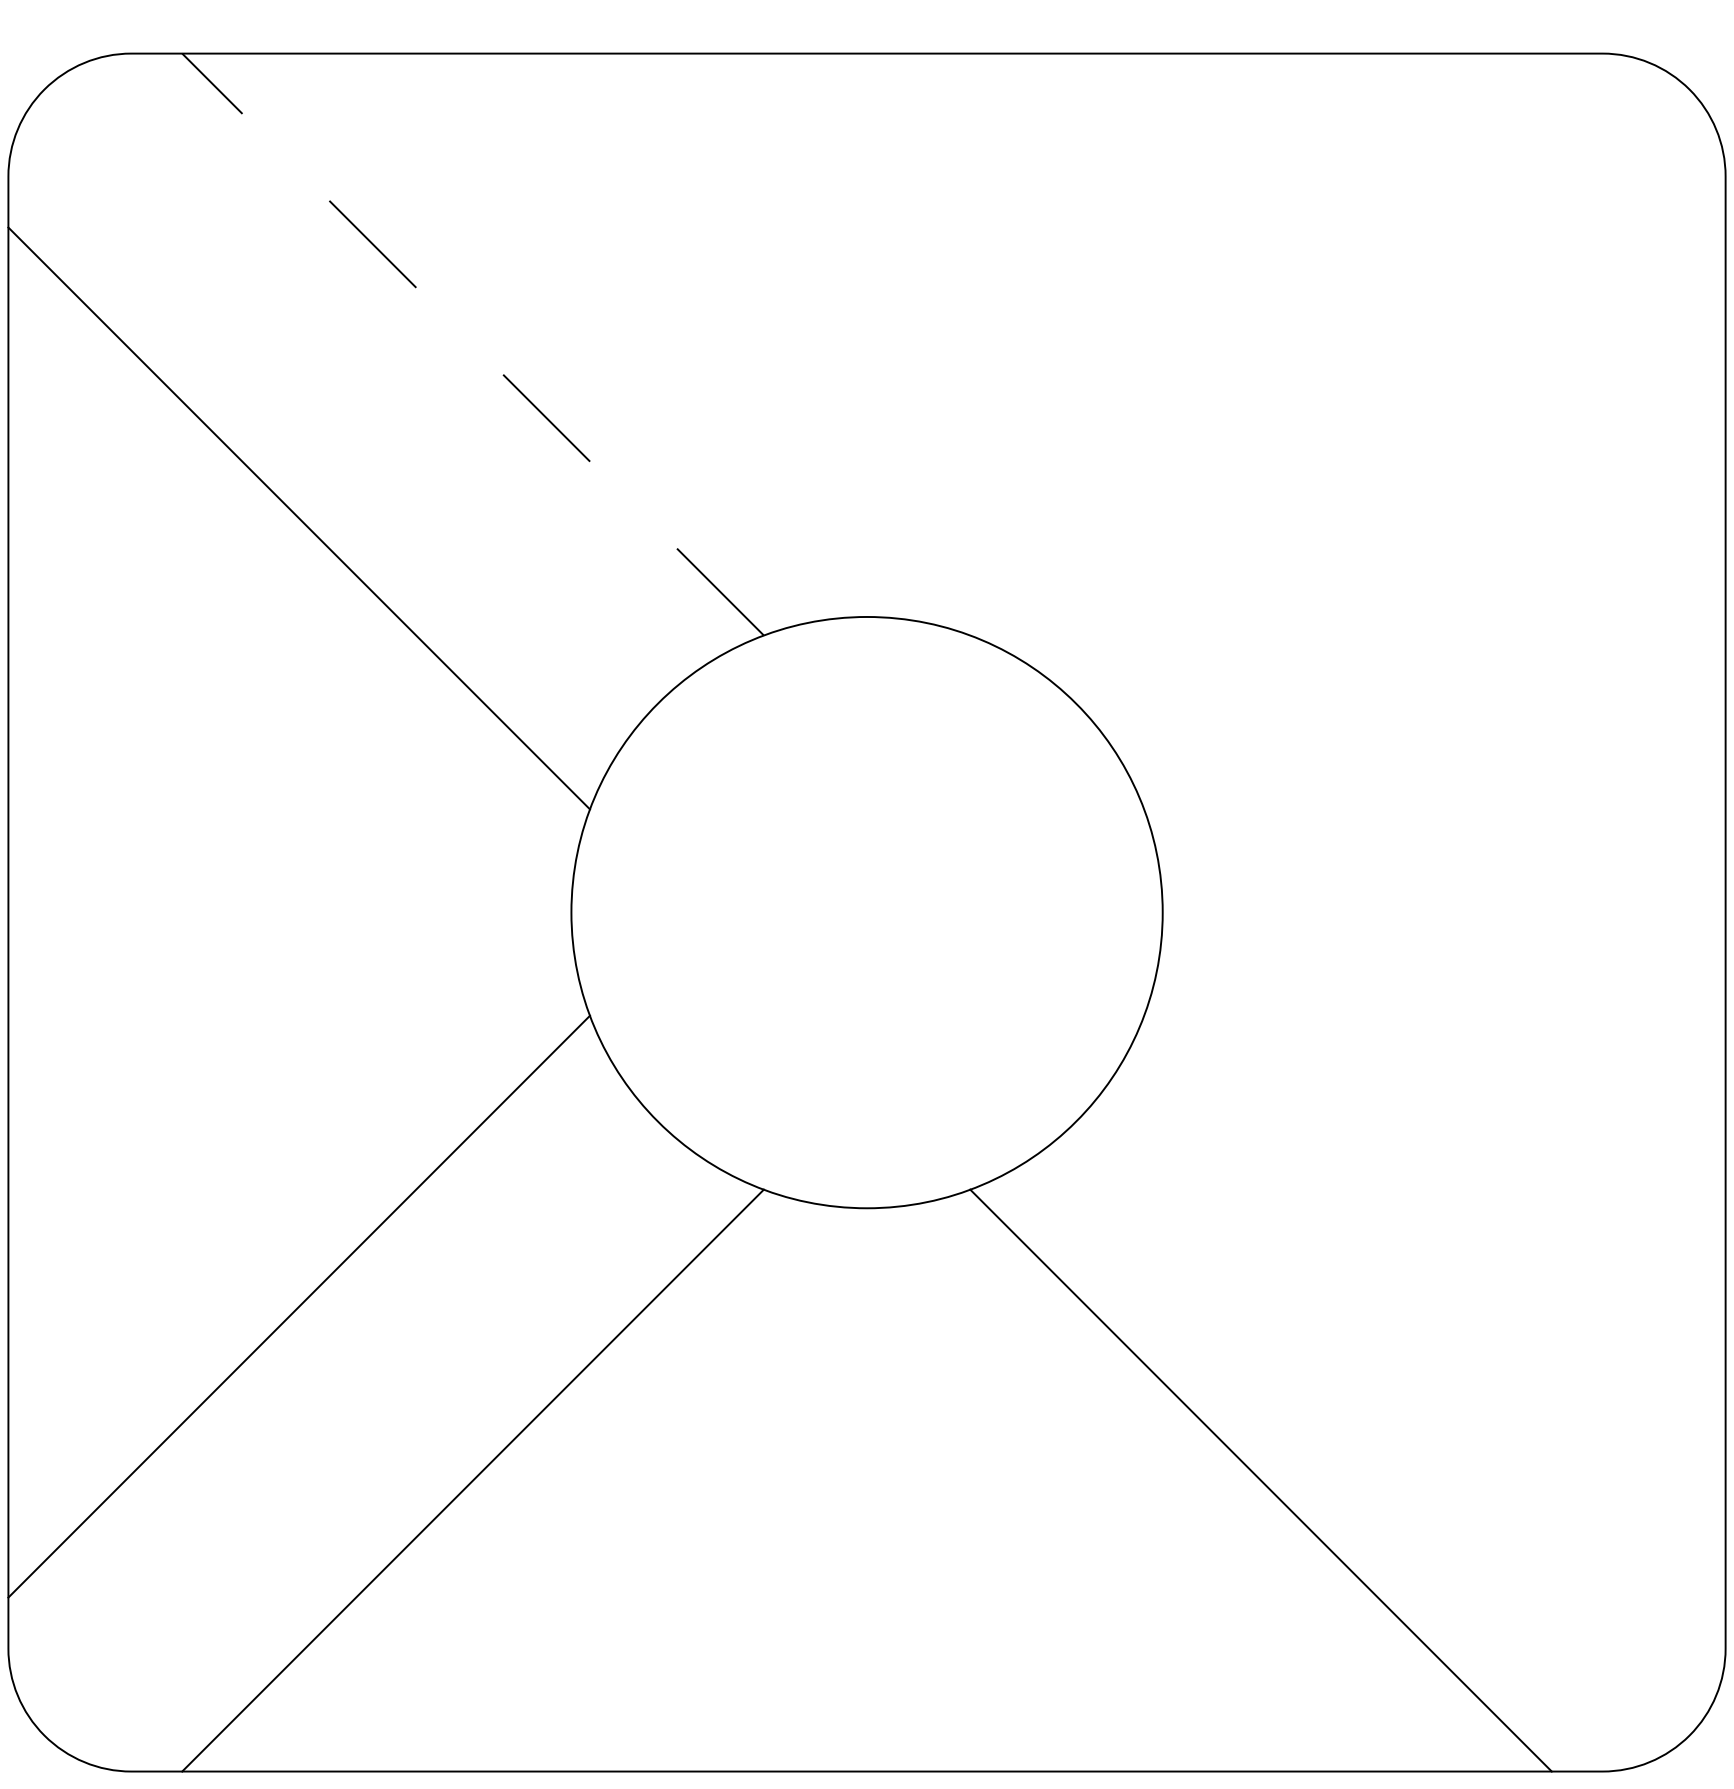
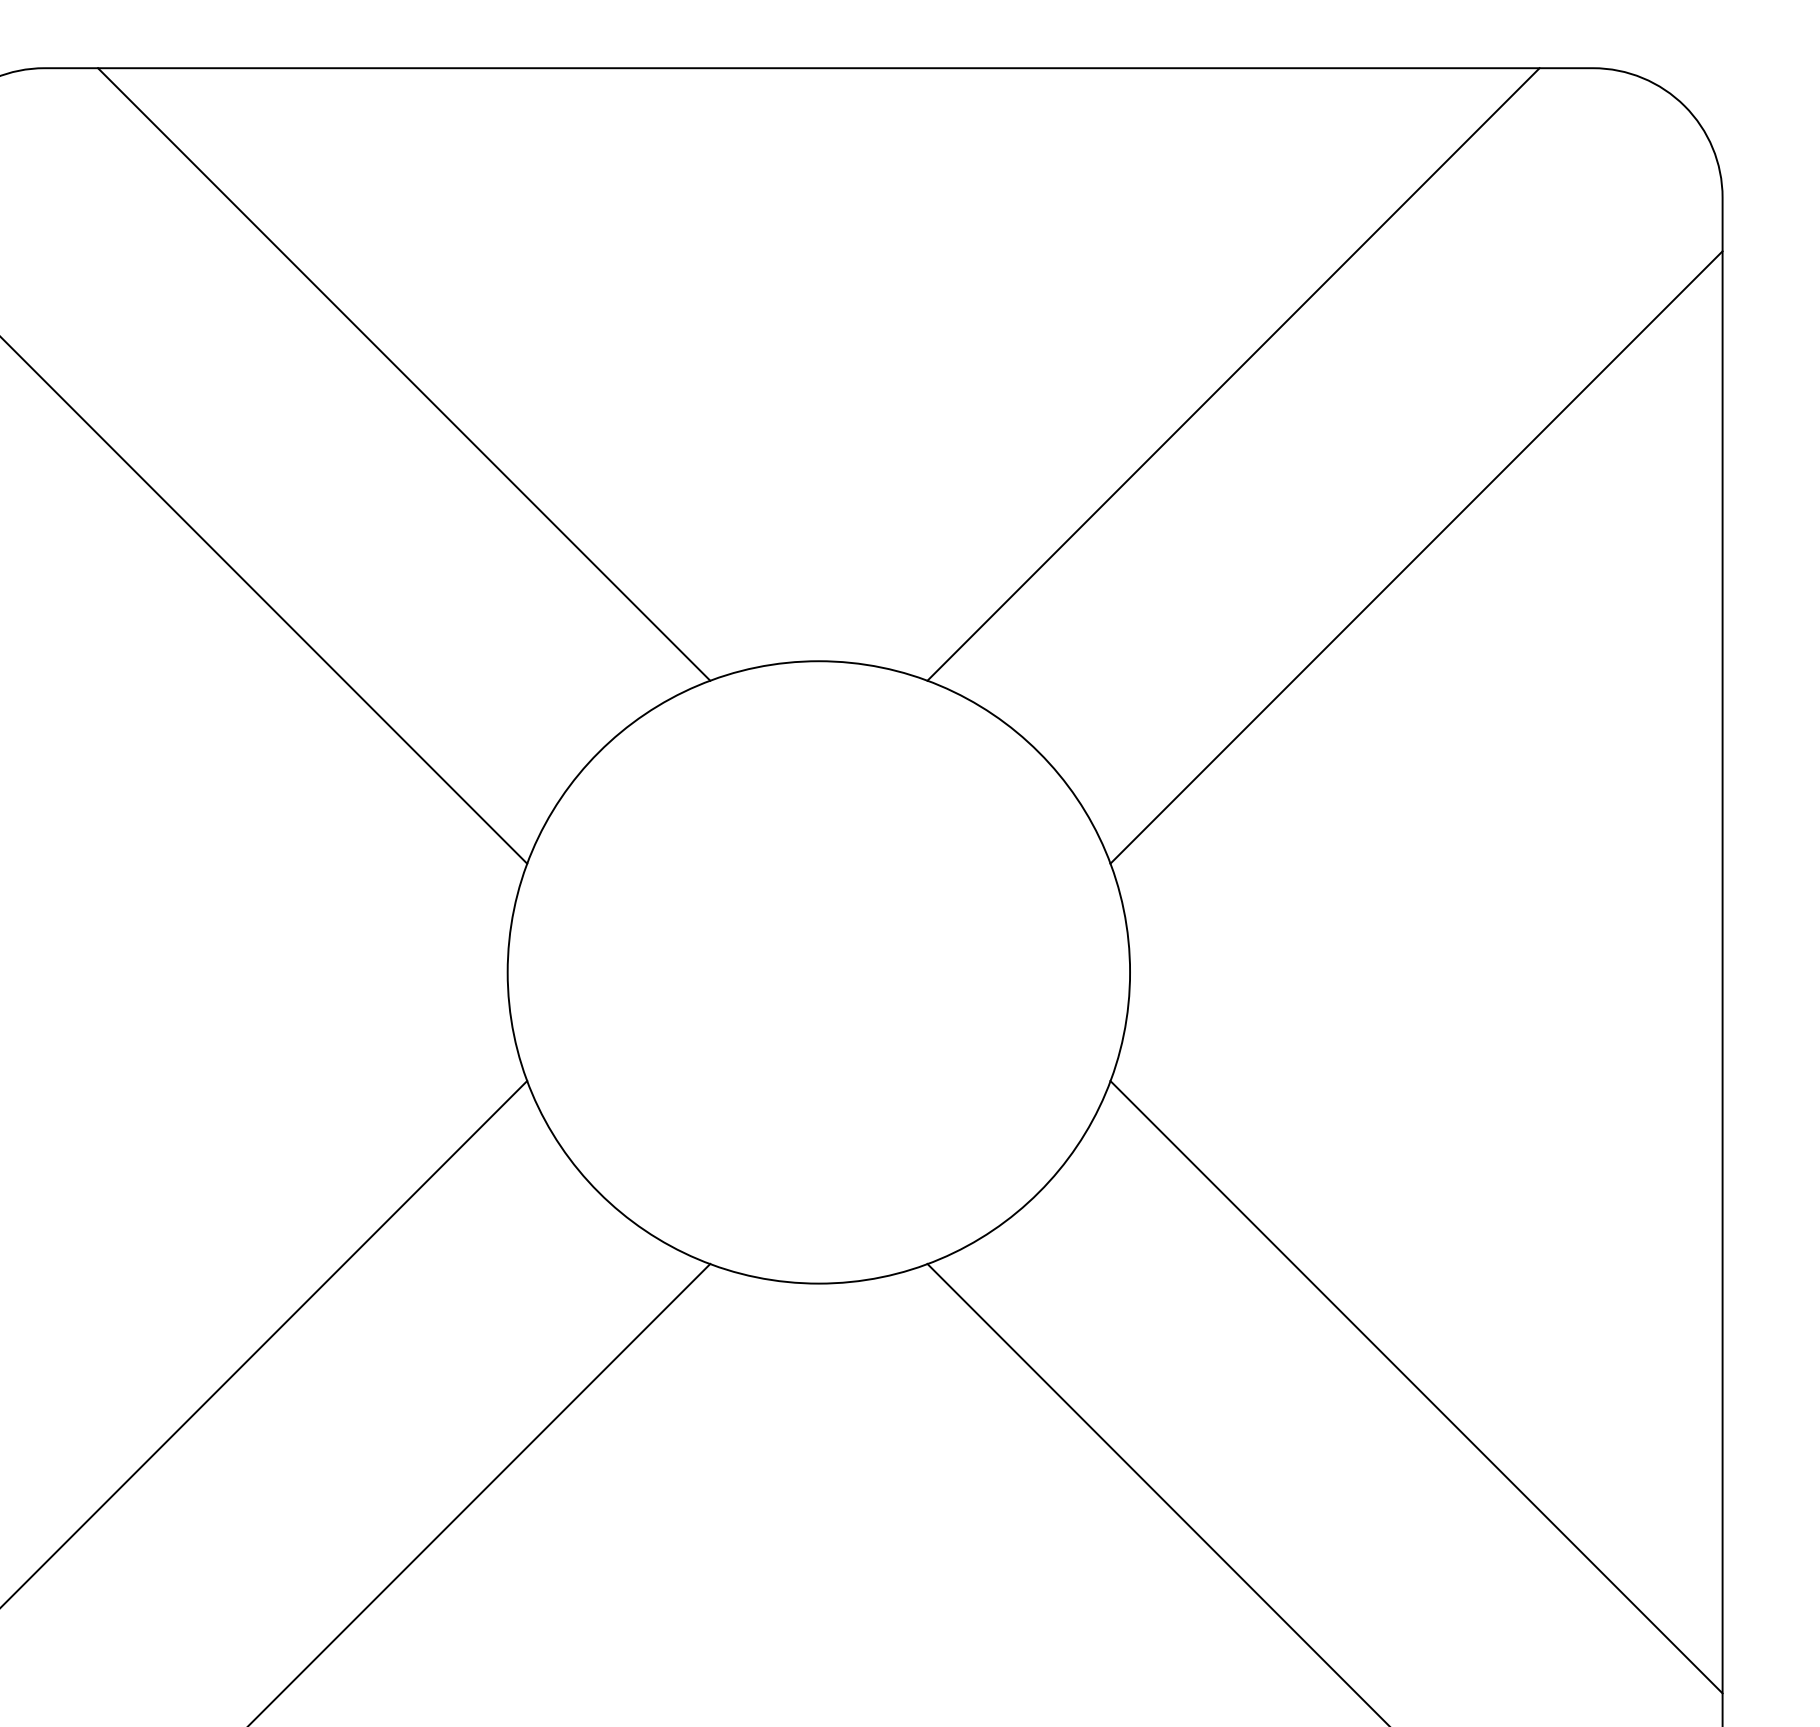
line: (472, 344) -> (403, 374), dashed -> solid
line: (1260, 344) -> (1233, 374), added
line: (1434, 518) -> (1416, 557), added
line: (1434, 1306) -> (1416, 1387), added

